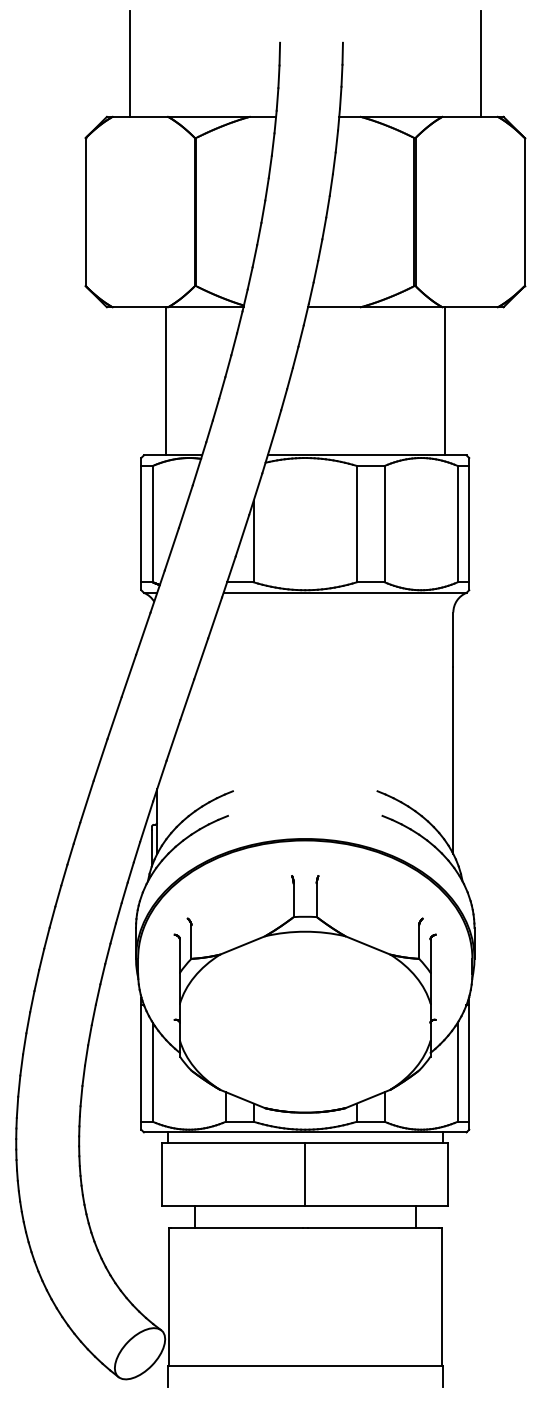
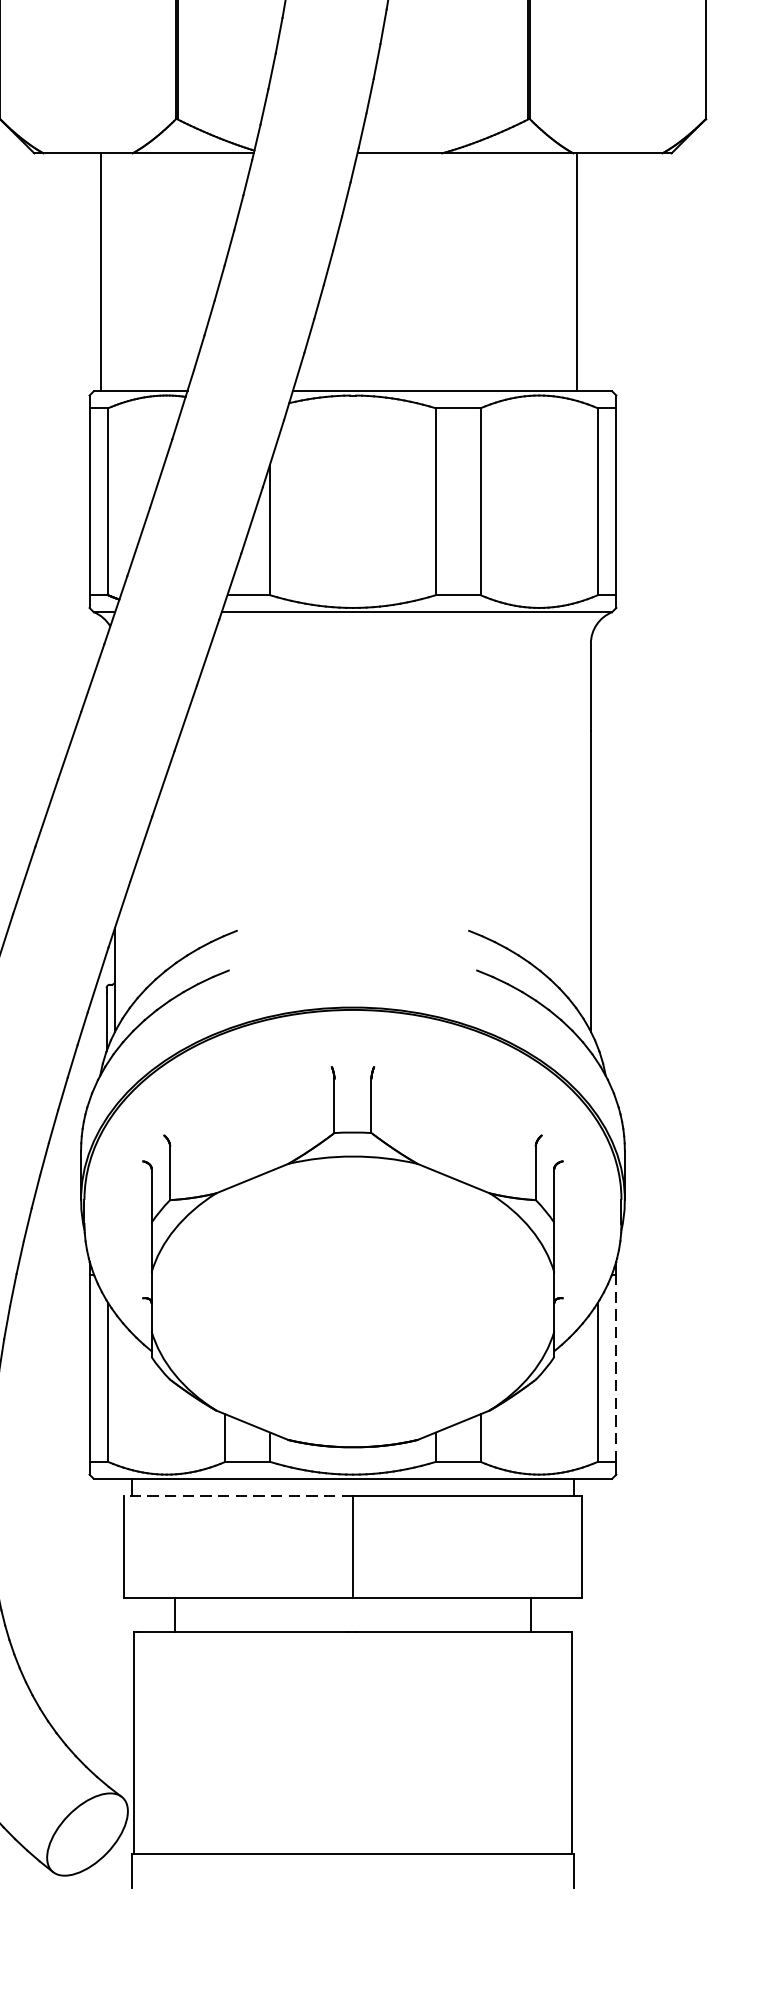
line: (165, 381) -> (101, 272), moved
line: (469, 1063) -> (616, 1368), solid -> dashed
line: (233, 1142) -> (237, 1495), solid -> dashed

